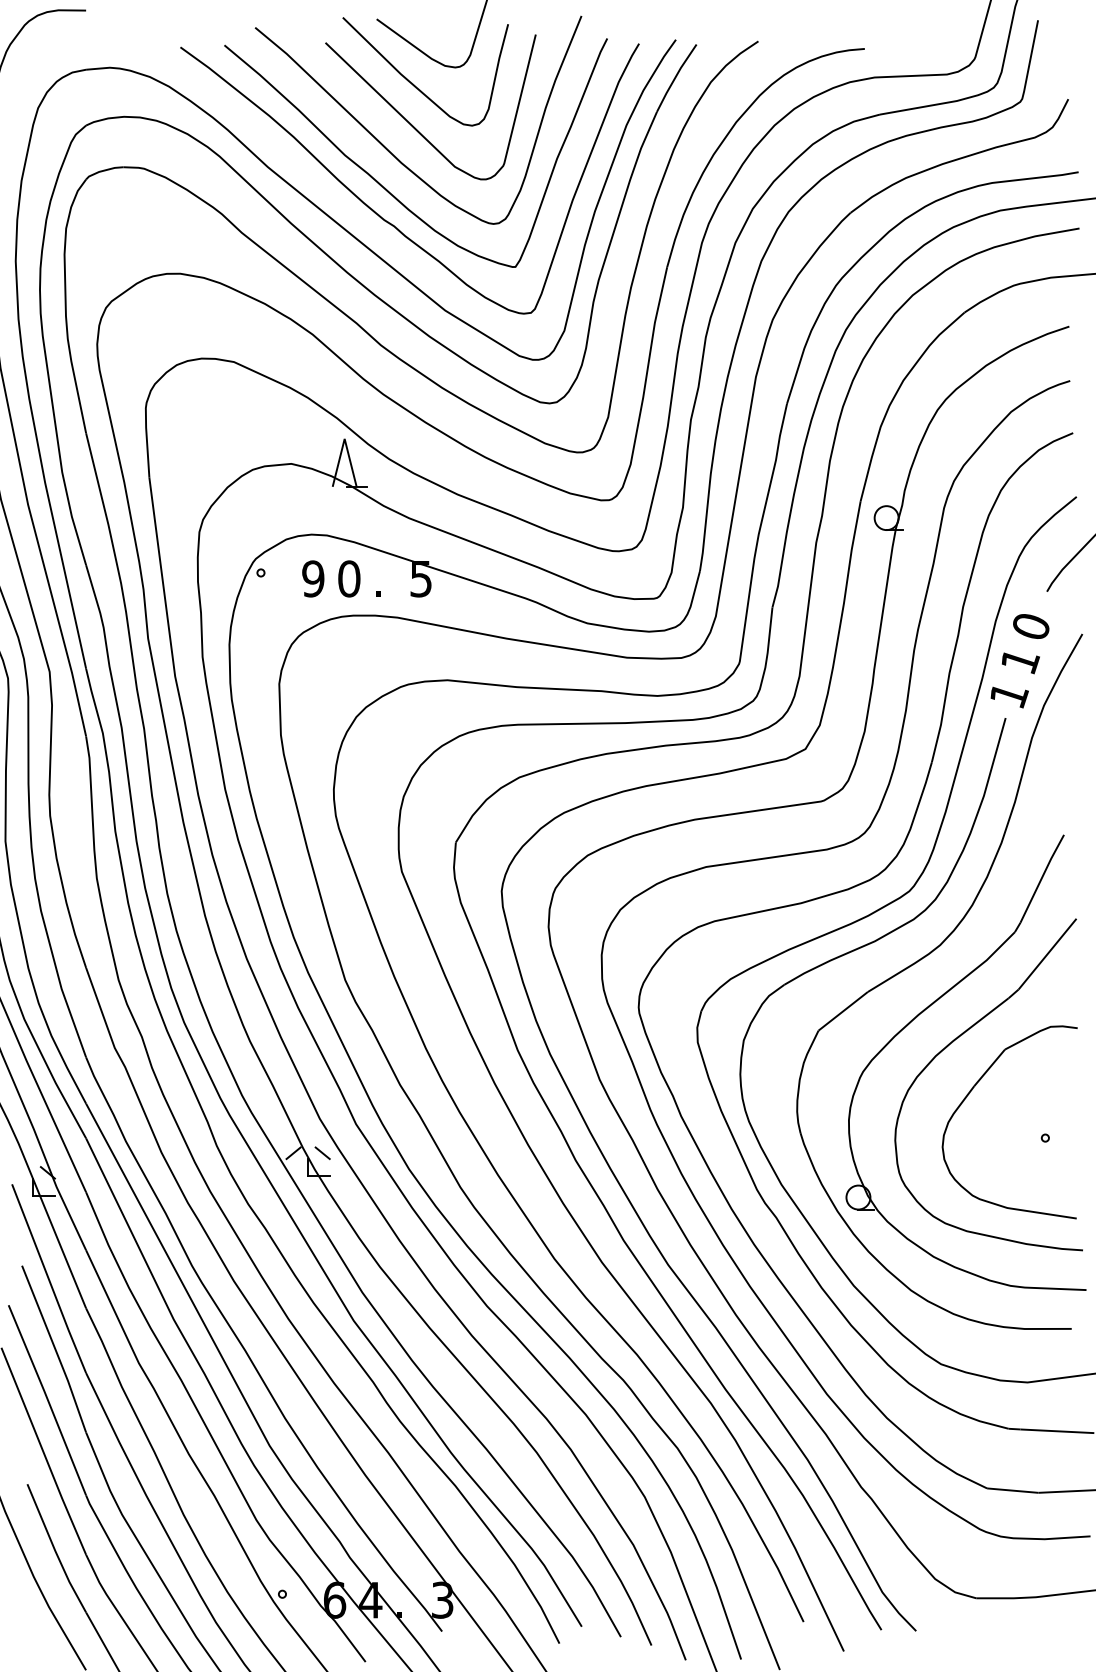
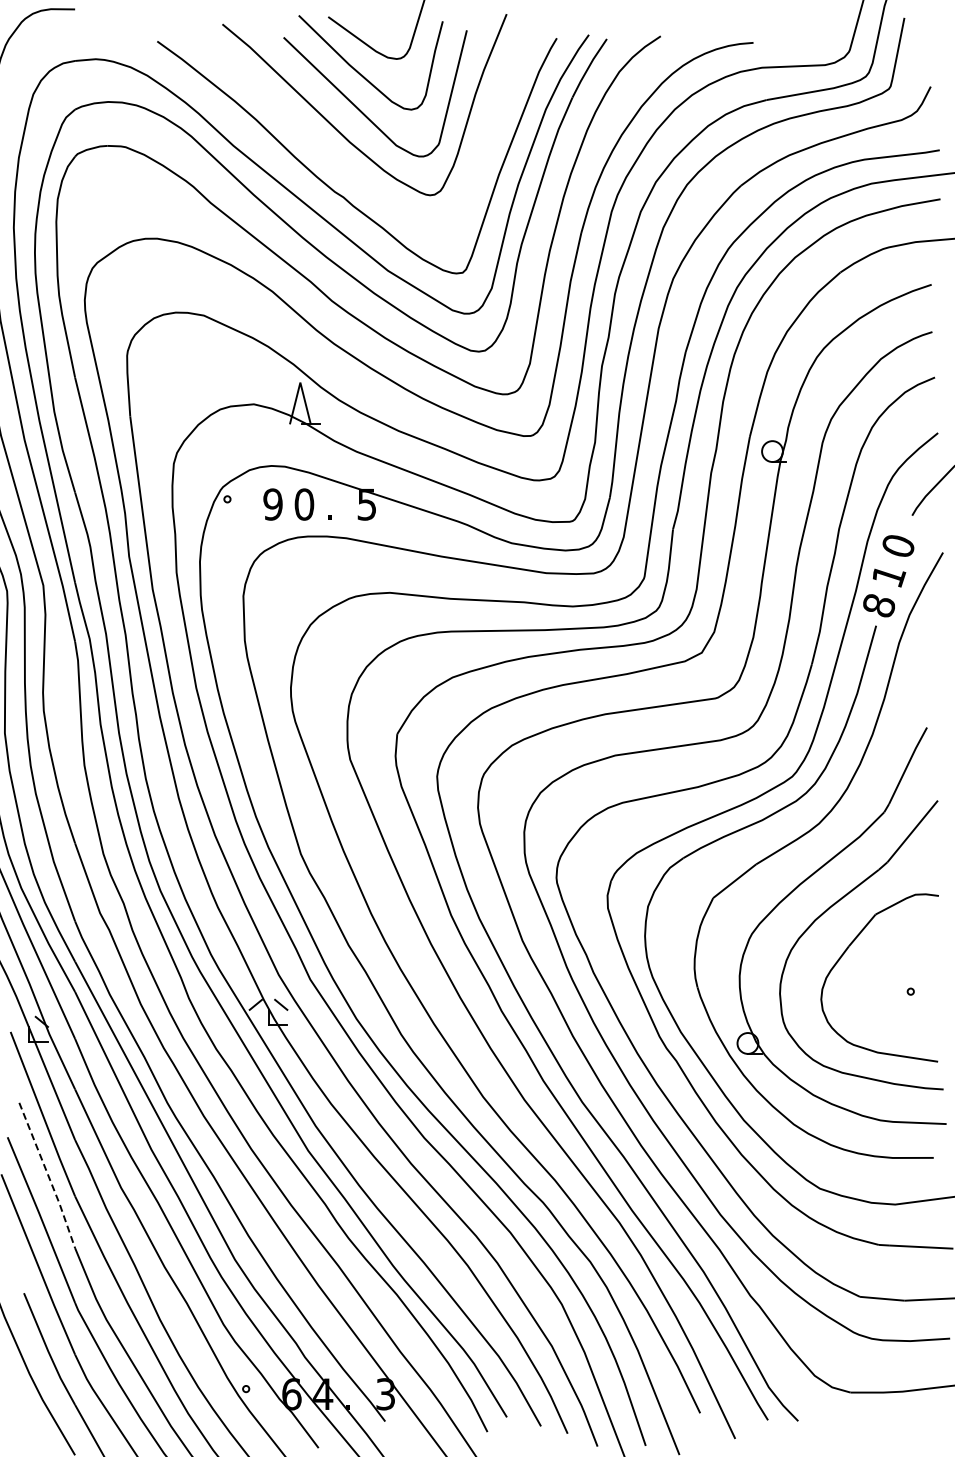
curve: (389, 190) -> (339, 166), removed
text: (1009, 694) -> (879, 605), 1 -> 8
line: (55, 1349) -> (48, 1175), solid -> dashed

